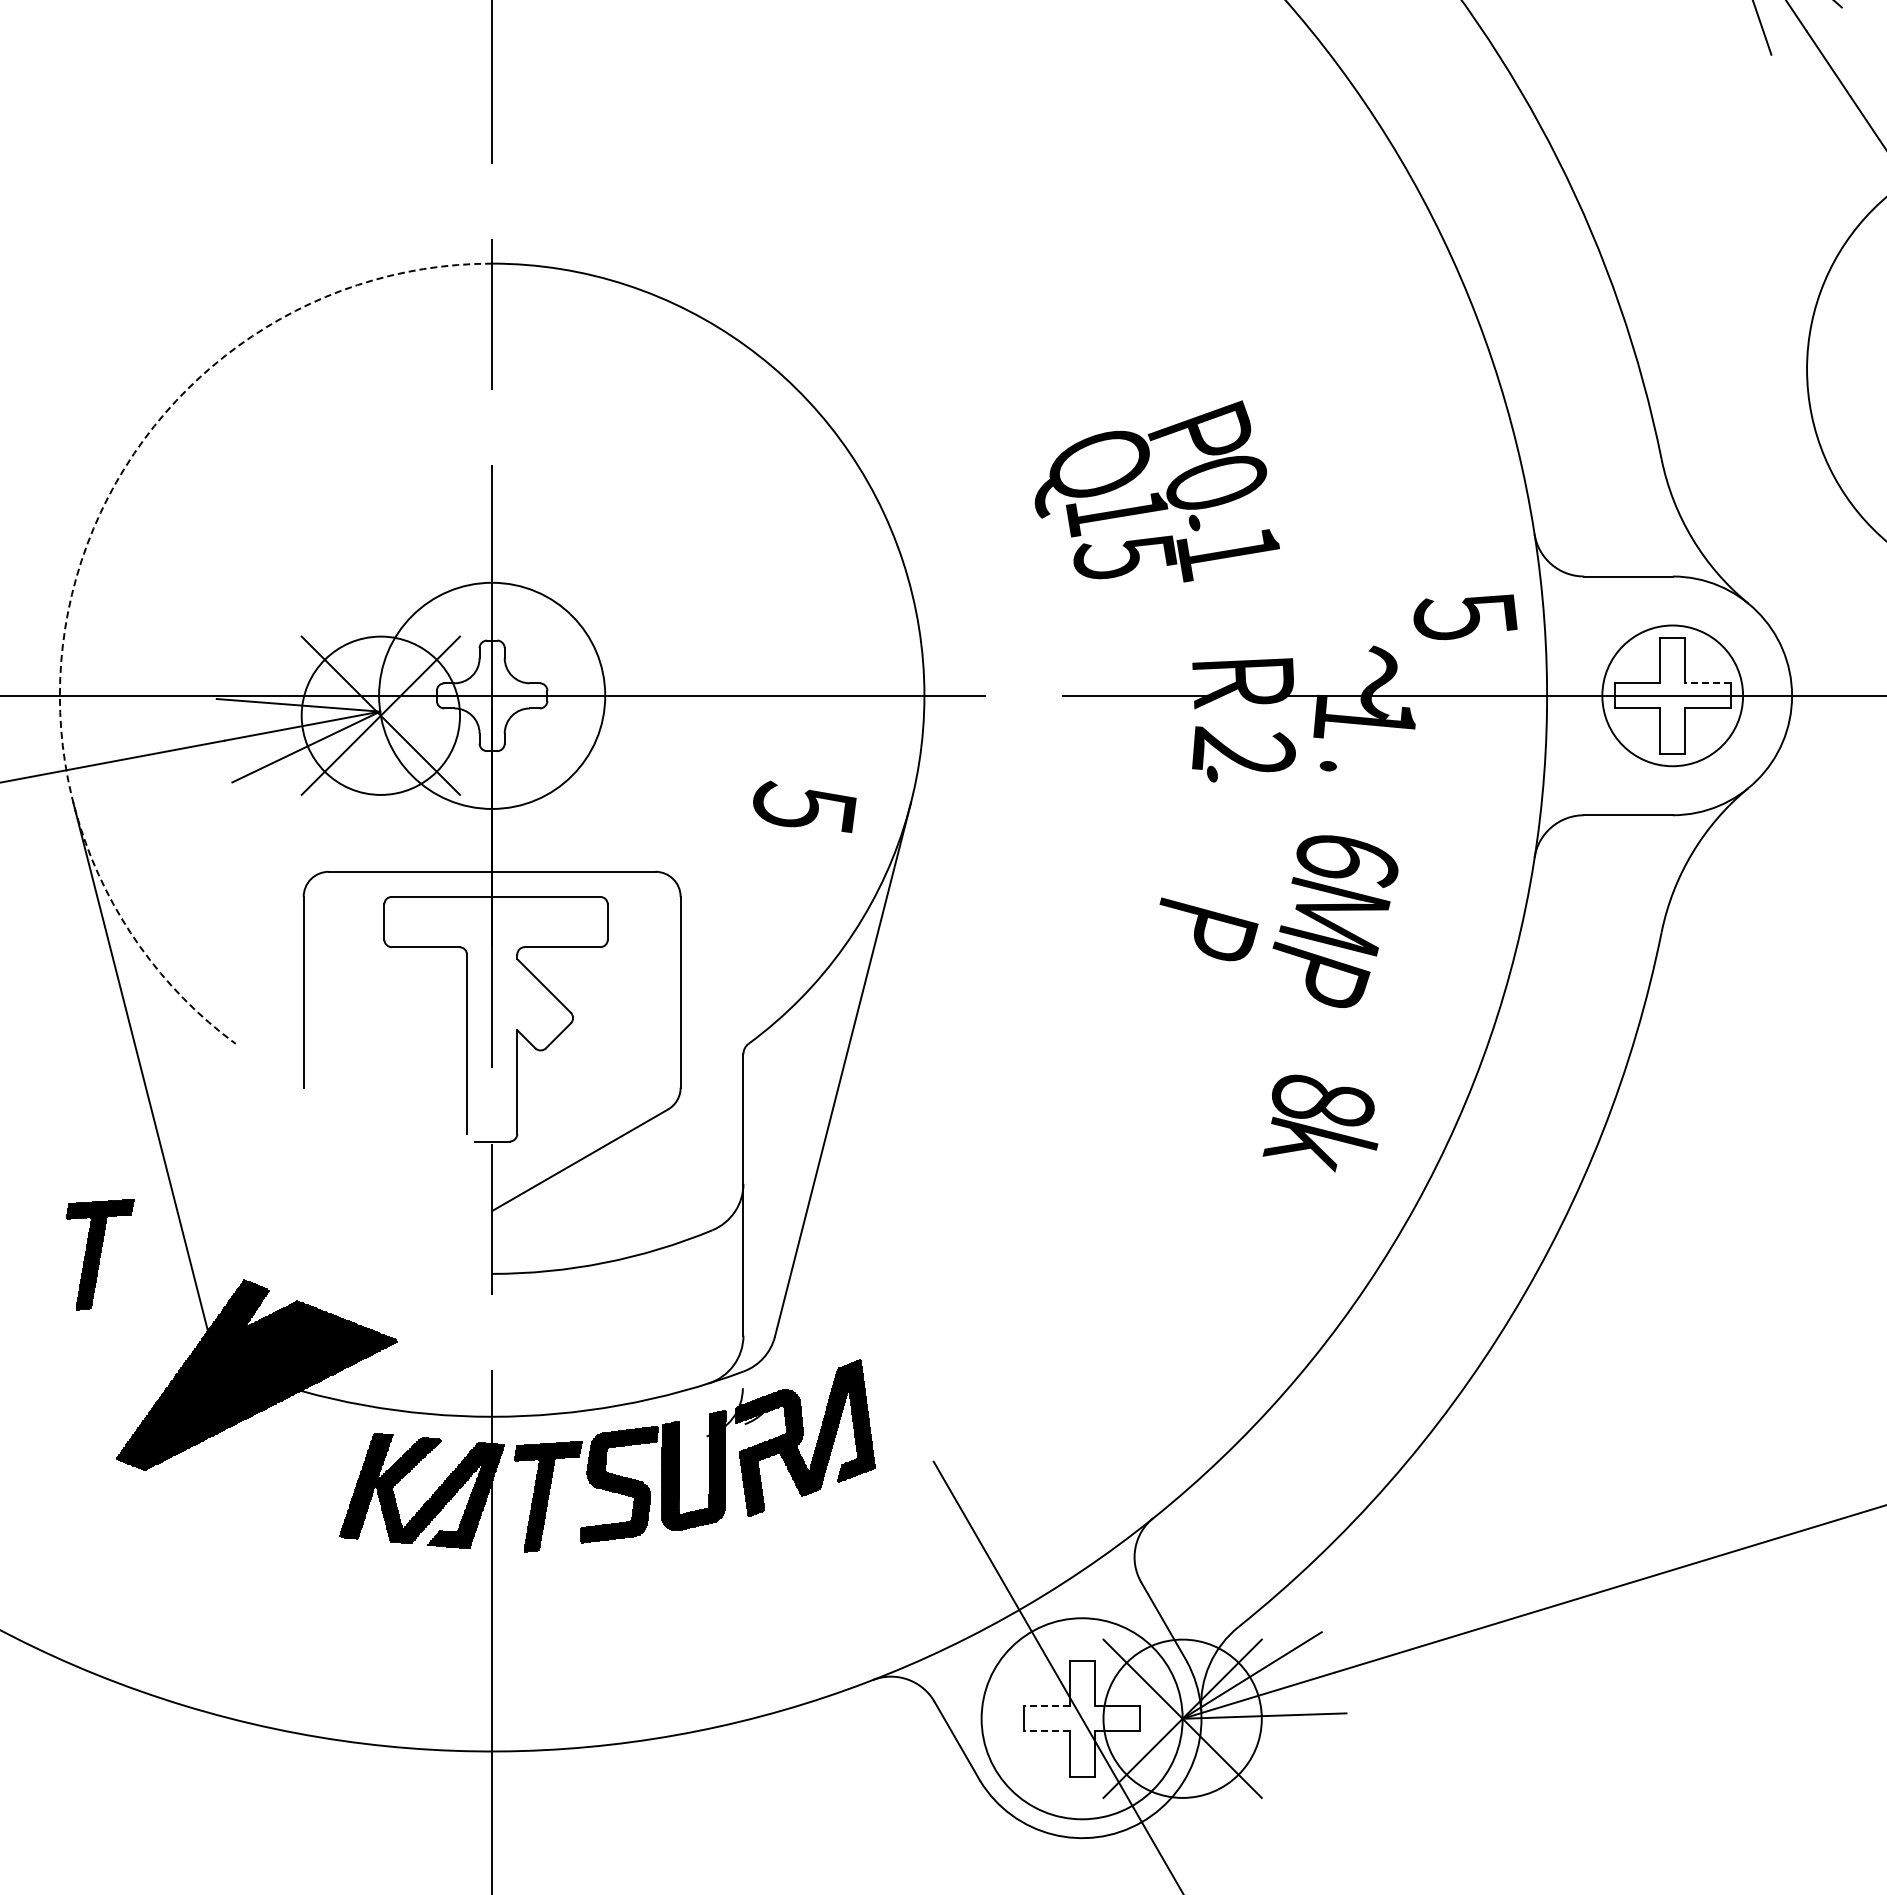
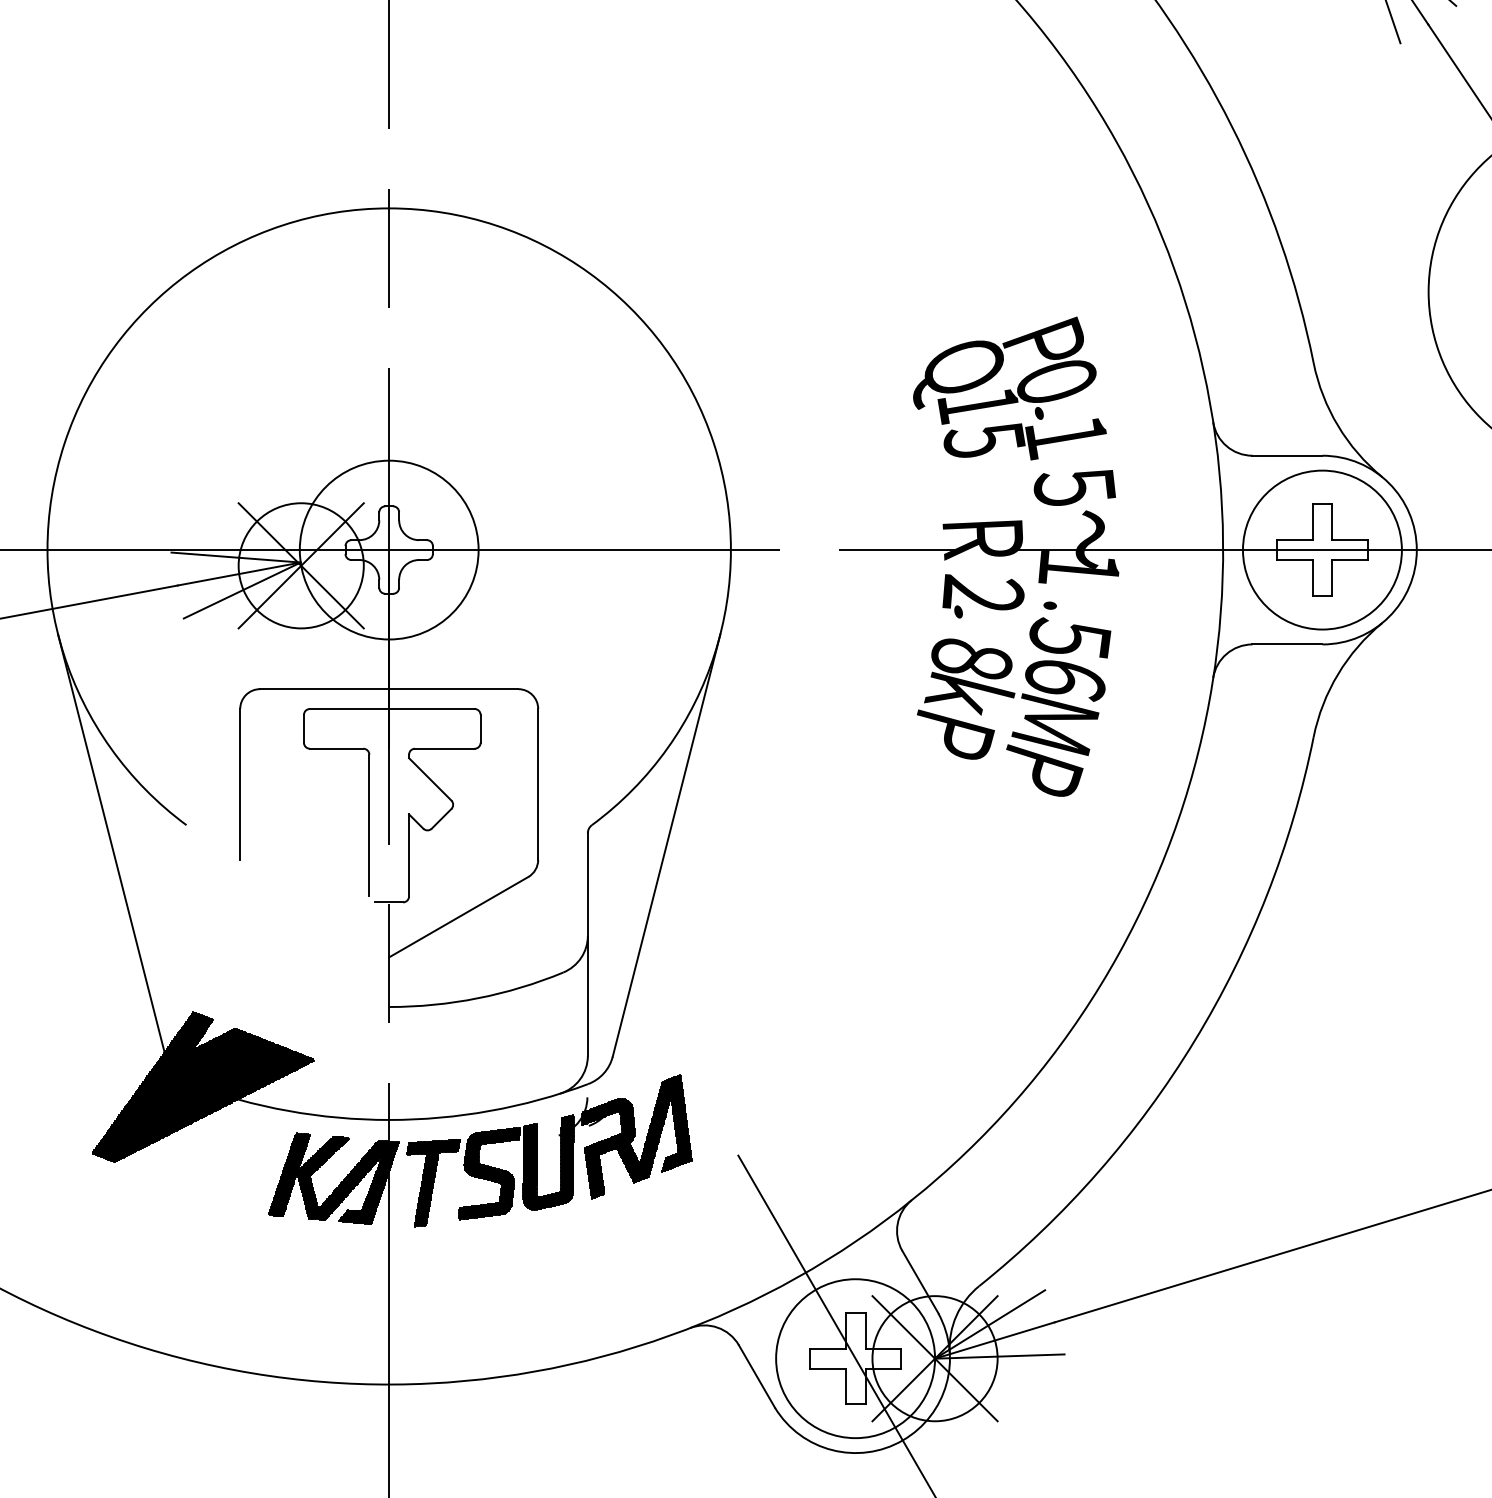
text: (1156, 491) -> (1009, 388), moved
arc: (81, 560) -> (64, 443), dashed -> solid
text: (1465, 616) -> (1074, 487), moved
line: (1707, 683) -> (1349, 540), dashed -> solid
circle: (1672, 695) -> (1322, 549), size x1.43
text: (804, 806) -> (1070, 637), moved
text: (1320, 1123) -> (969, 677), moved
part: (100, 1254) -> (79, 991), removed
line: (1046, 1706) -> (827, 1348), dashed -> solid
line: (1046, 1731) -> (827, 1368), dashed -> solid

